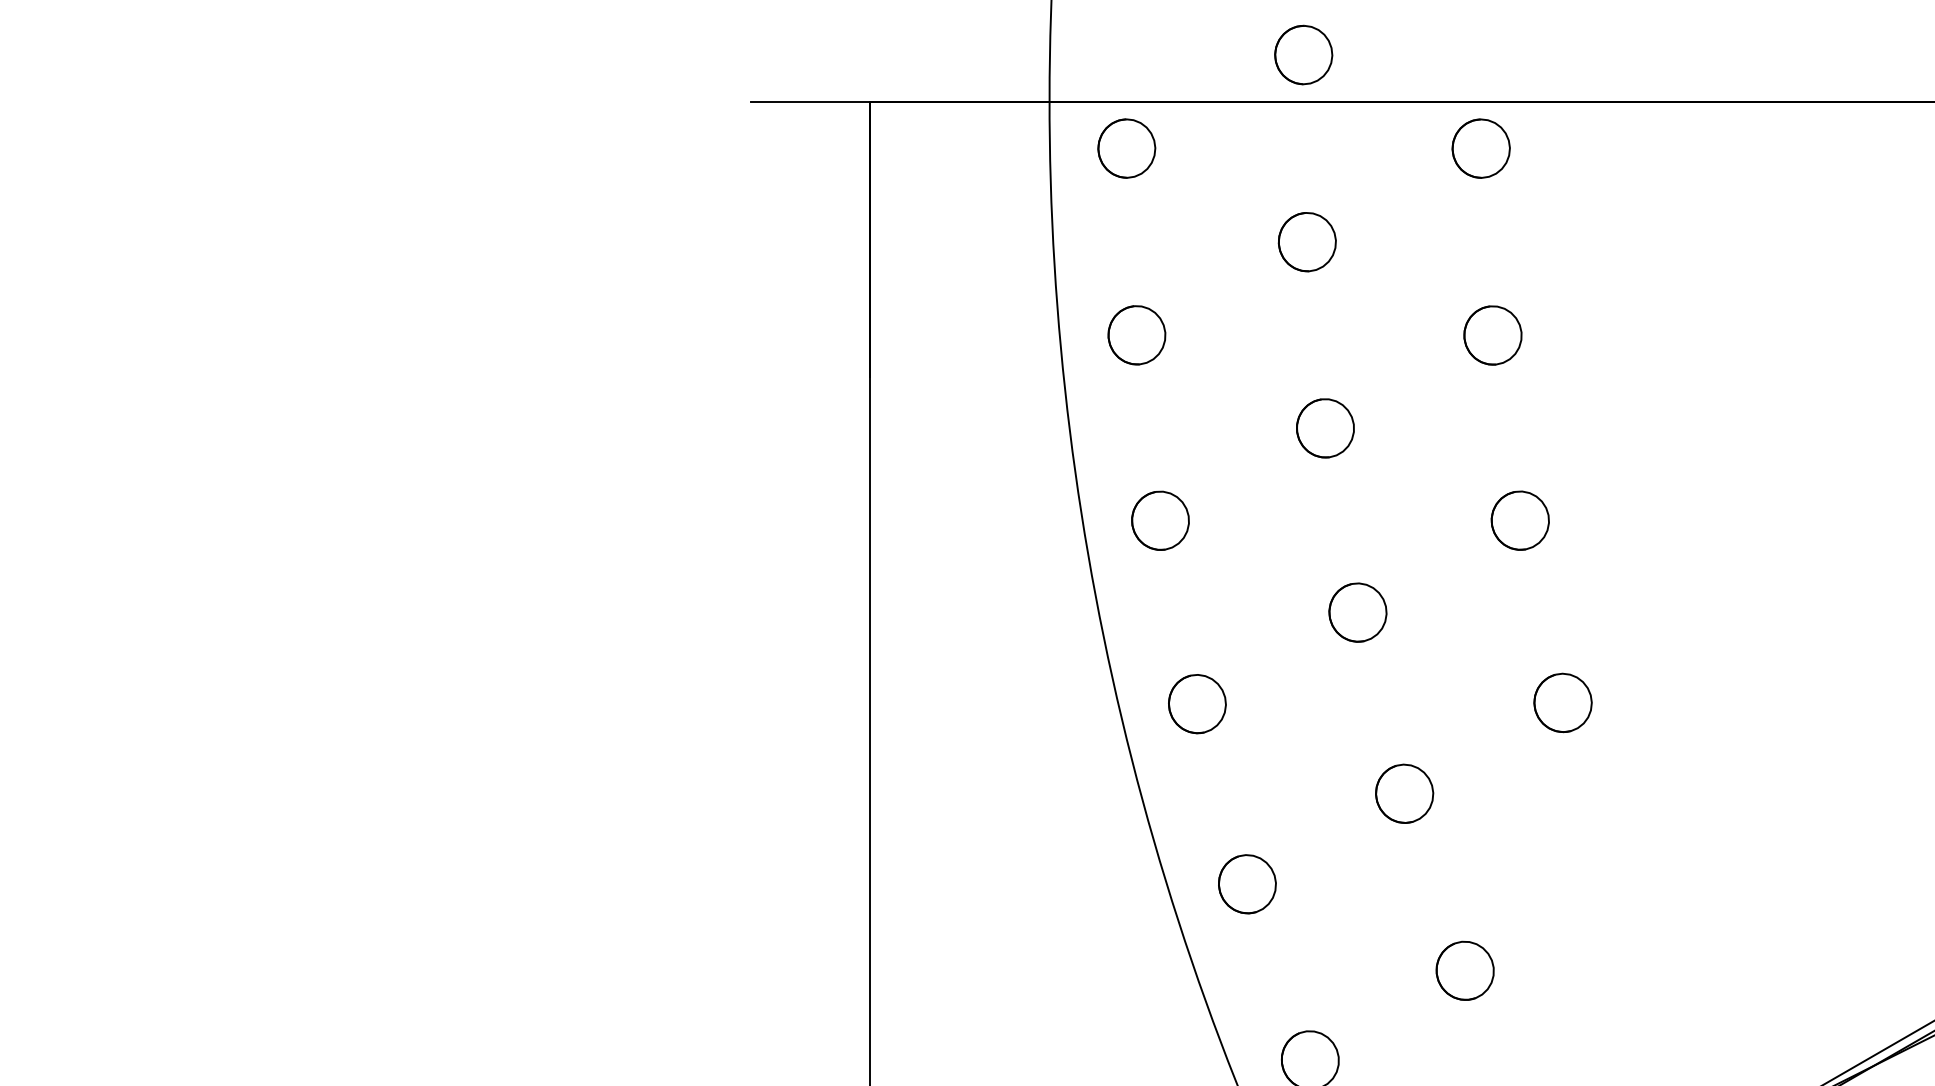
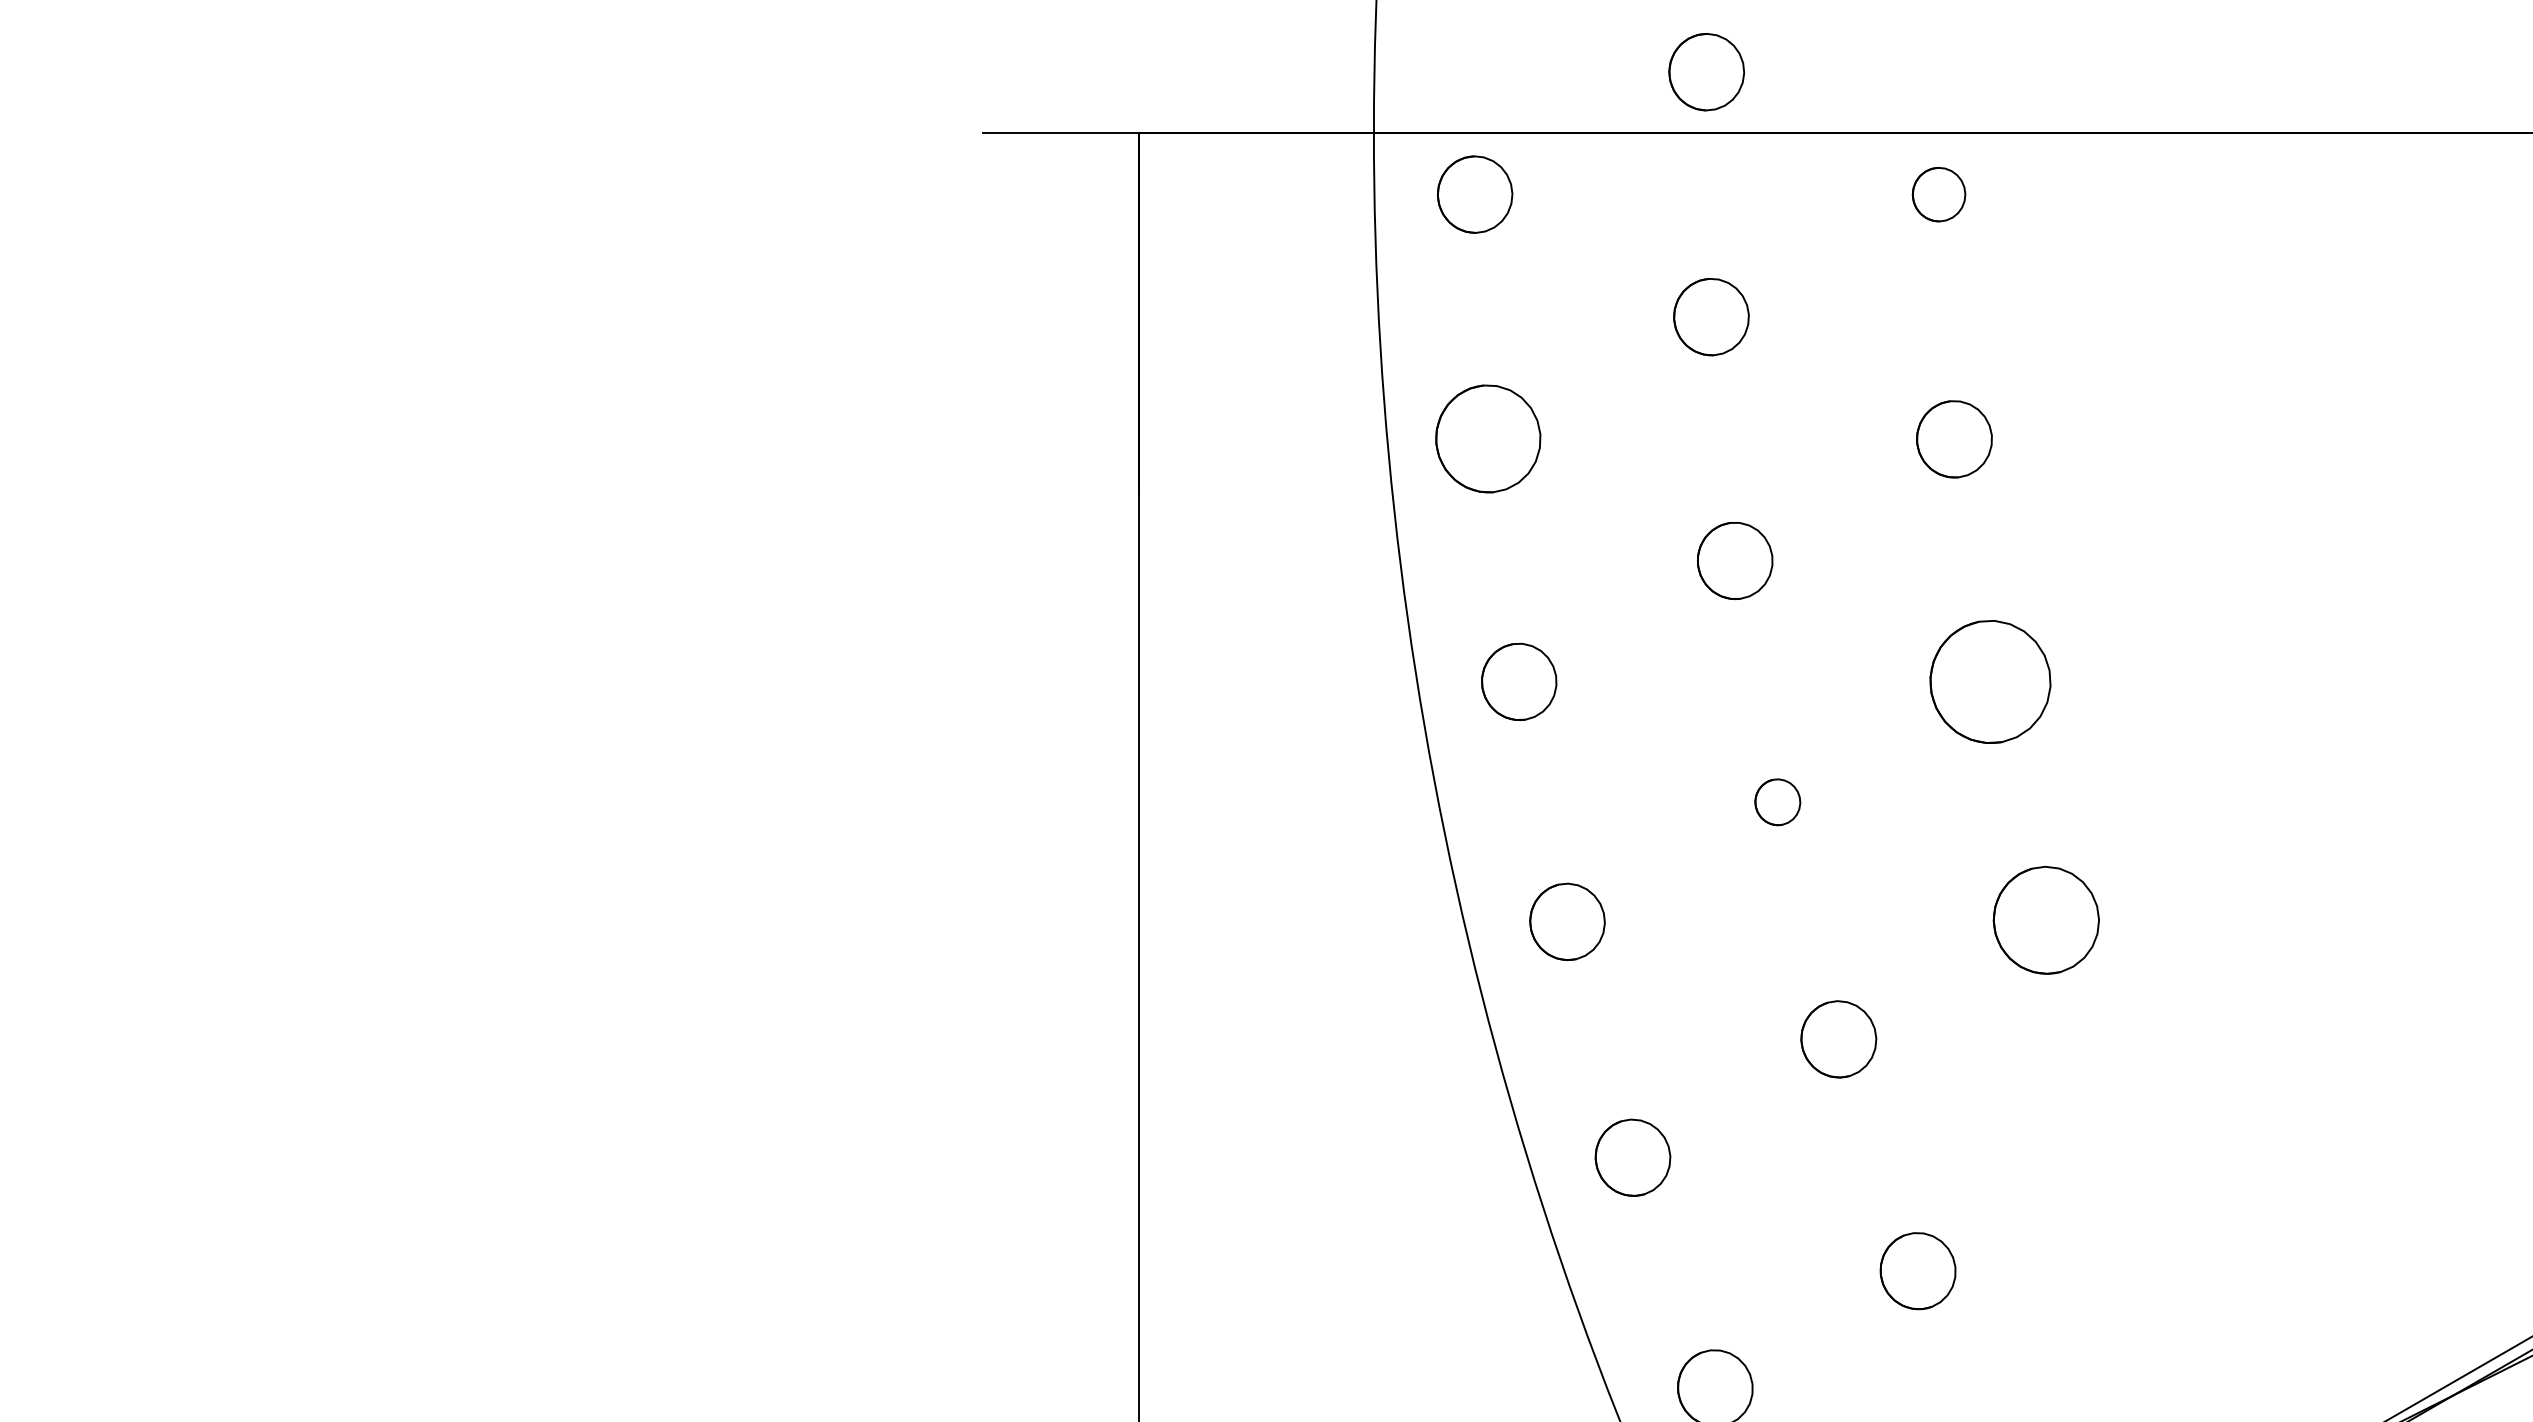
part: (1480, 148) -> (1938, 194), size x0.7
part: (1137, 335) -> (1488, 439), size x1.4
part: (1519, 520) -> (1989, 681), size x1.6
part: (1357, 612) -> (1777, 802), size x0.6
part: (1562, 703) -> (2045, 920), size x1.4

